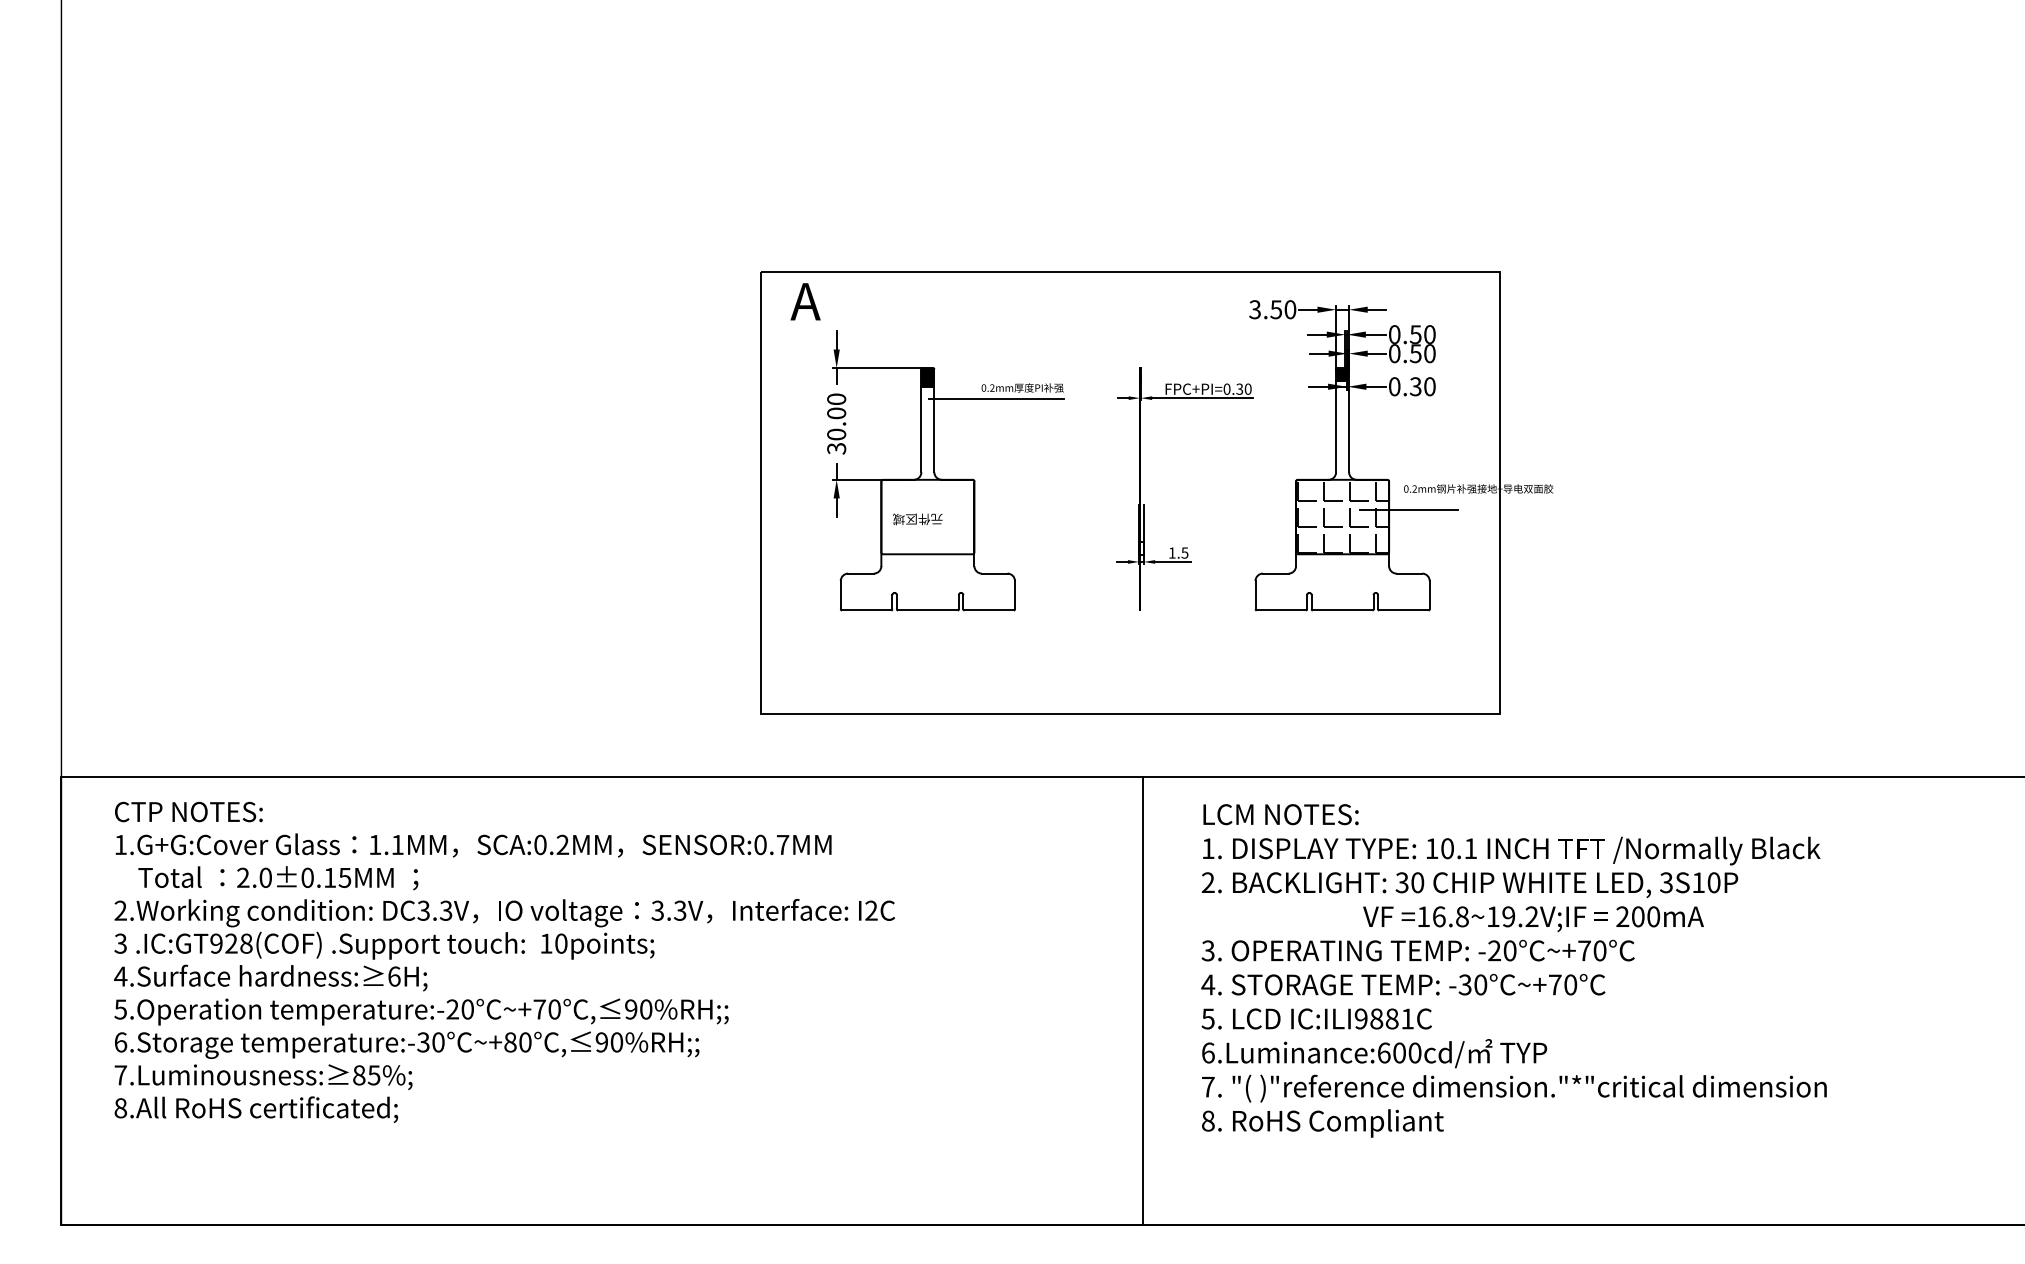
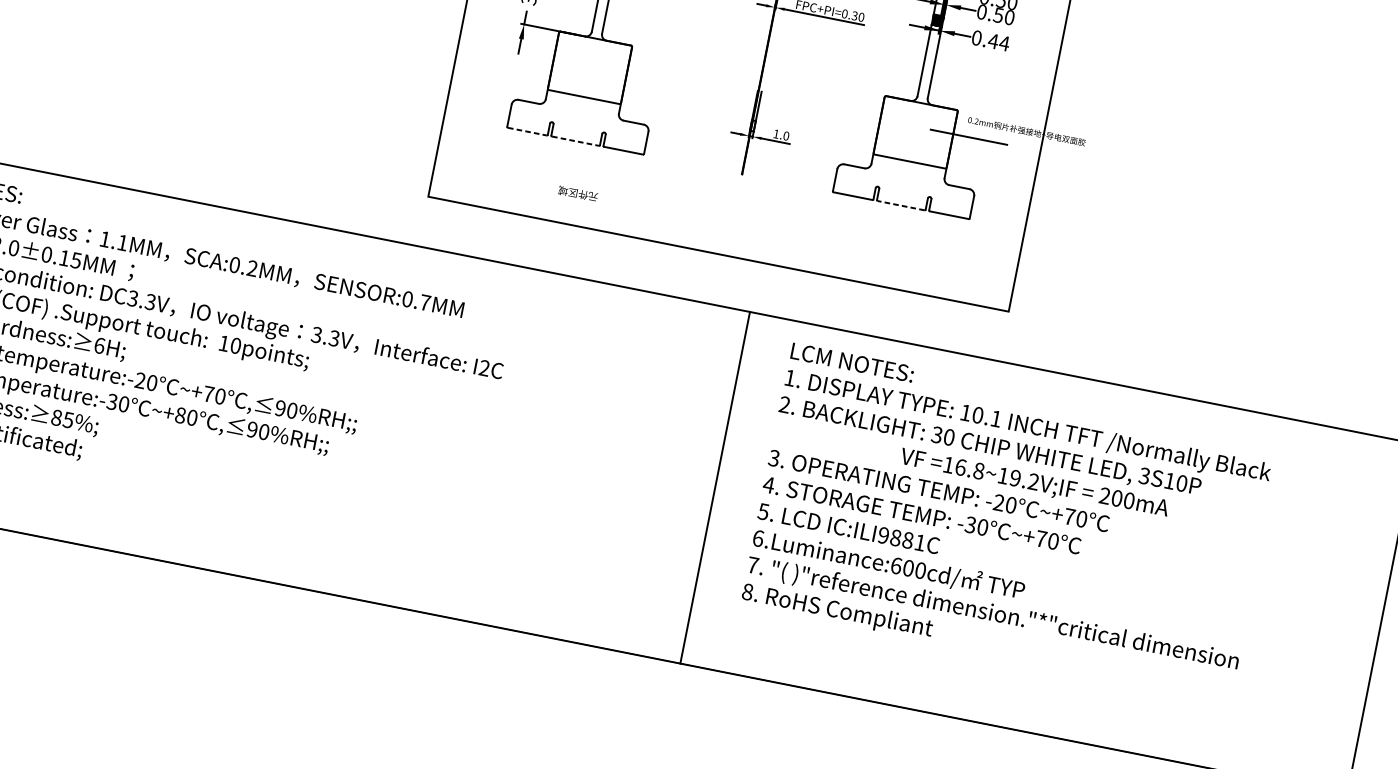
text: (1422, 386) -> (998, 42), 0.30 -> 0.44
hatch: (1343, 517) -> (916, 132), removed
text: (917, 519) -> (577, 193), moved
text: (1184, 552) -> (786, 135), 1.5 -> 1.0
line: (866, 610) -> (527, 131), solid -> dashed
line: (927, 610) -> (575, 141), solid -> dashed
line: (1342, 610) -> (901, 205), solid -> dashed
text: (1513, 970) -> (1010, 521), moved
line: (1143, 1001) -> (715, 488), moved

